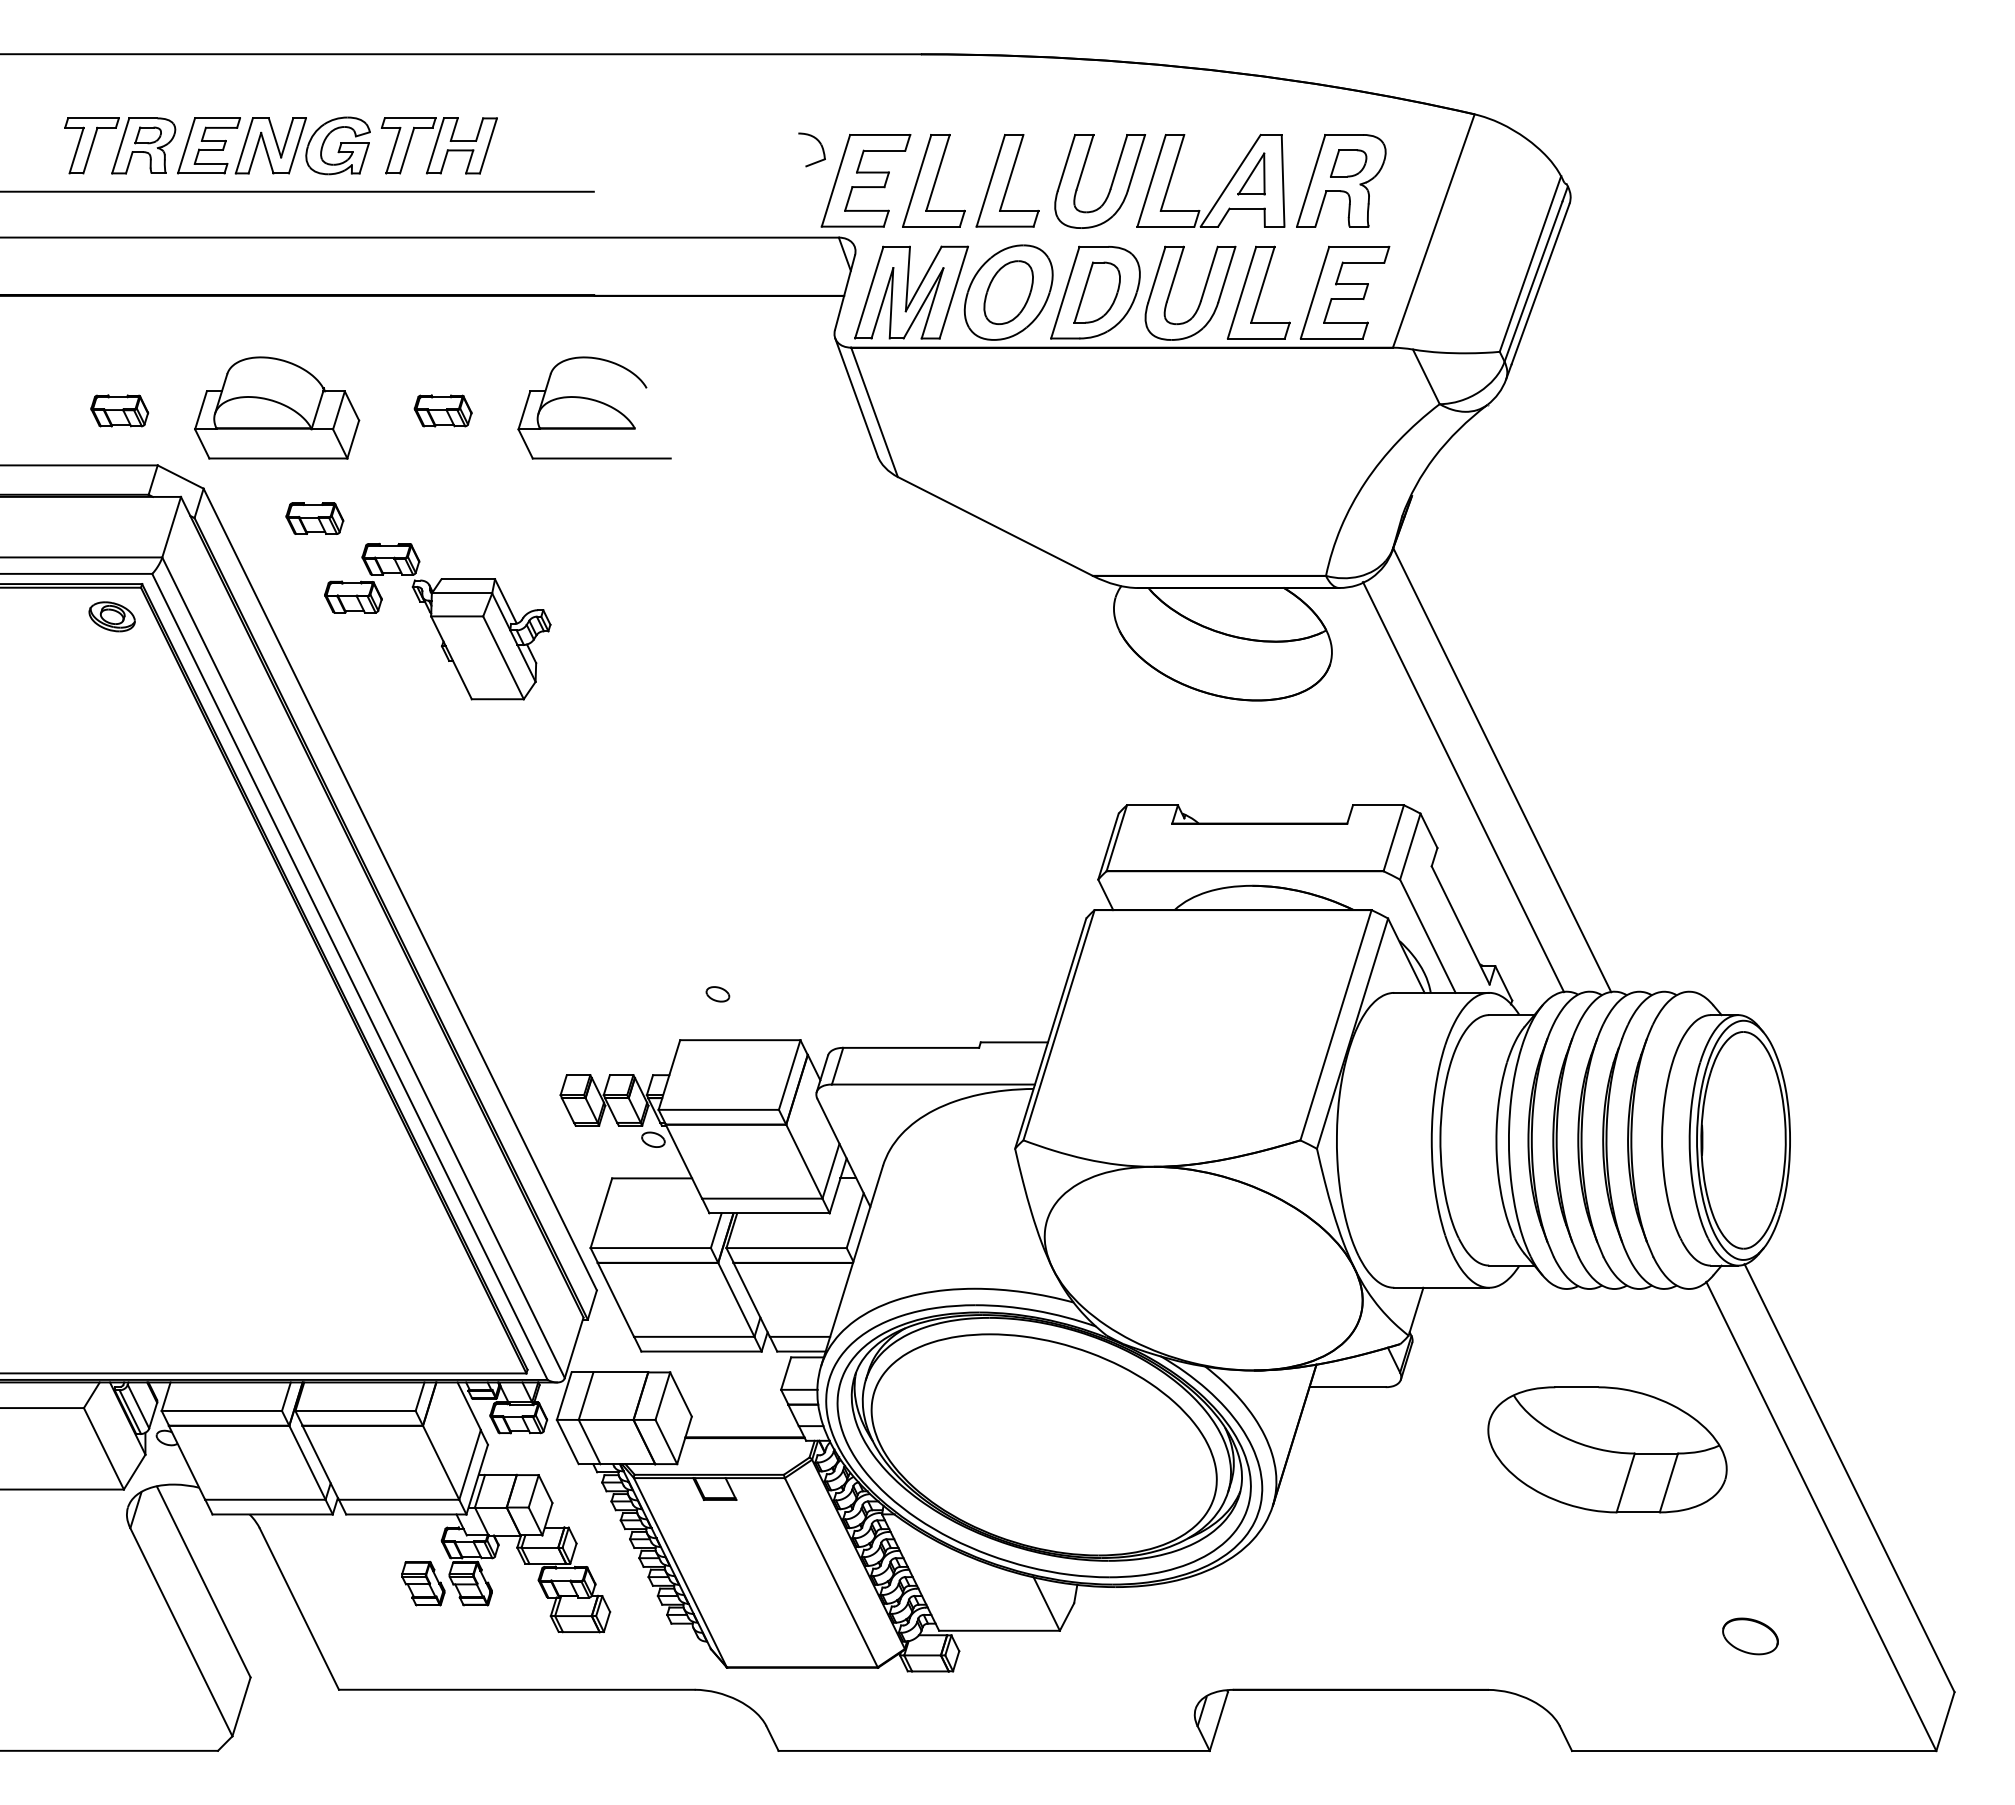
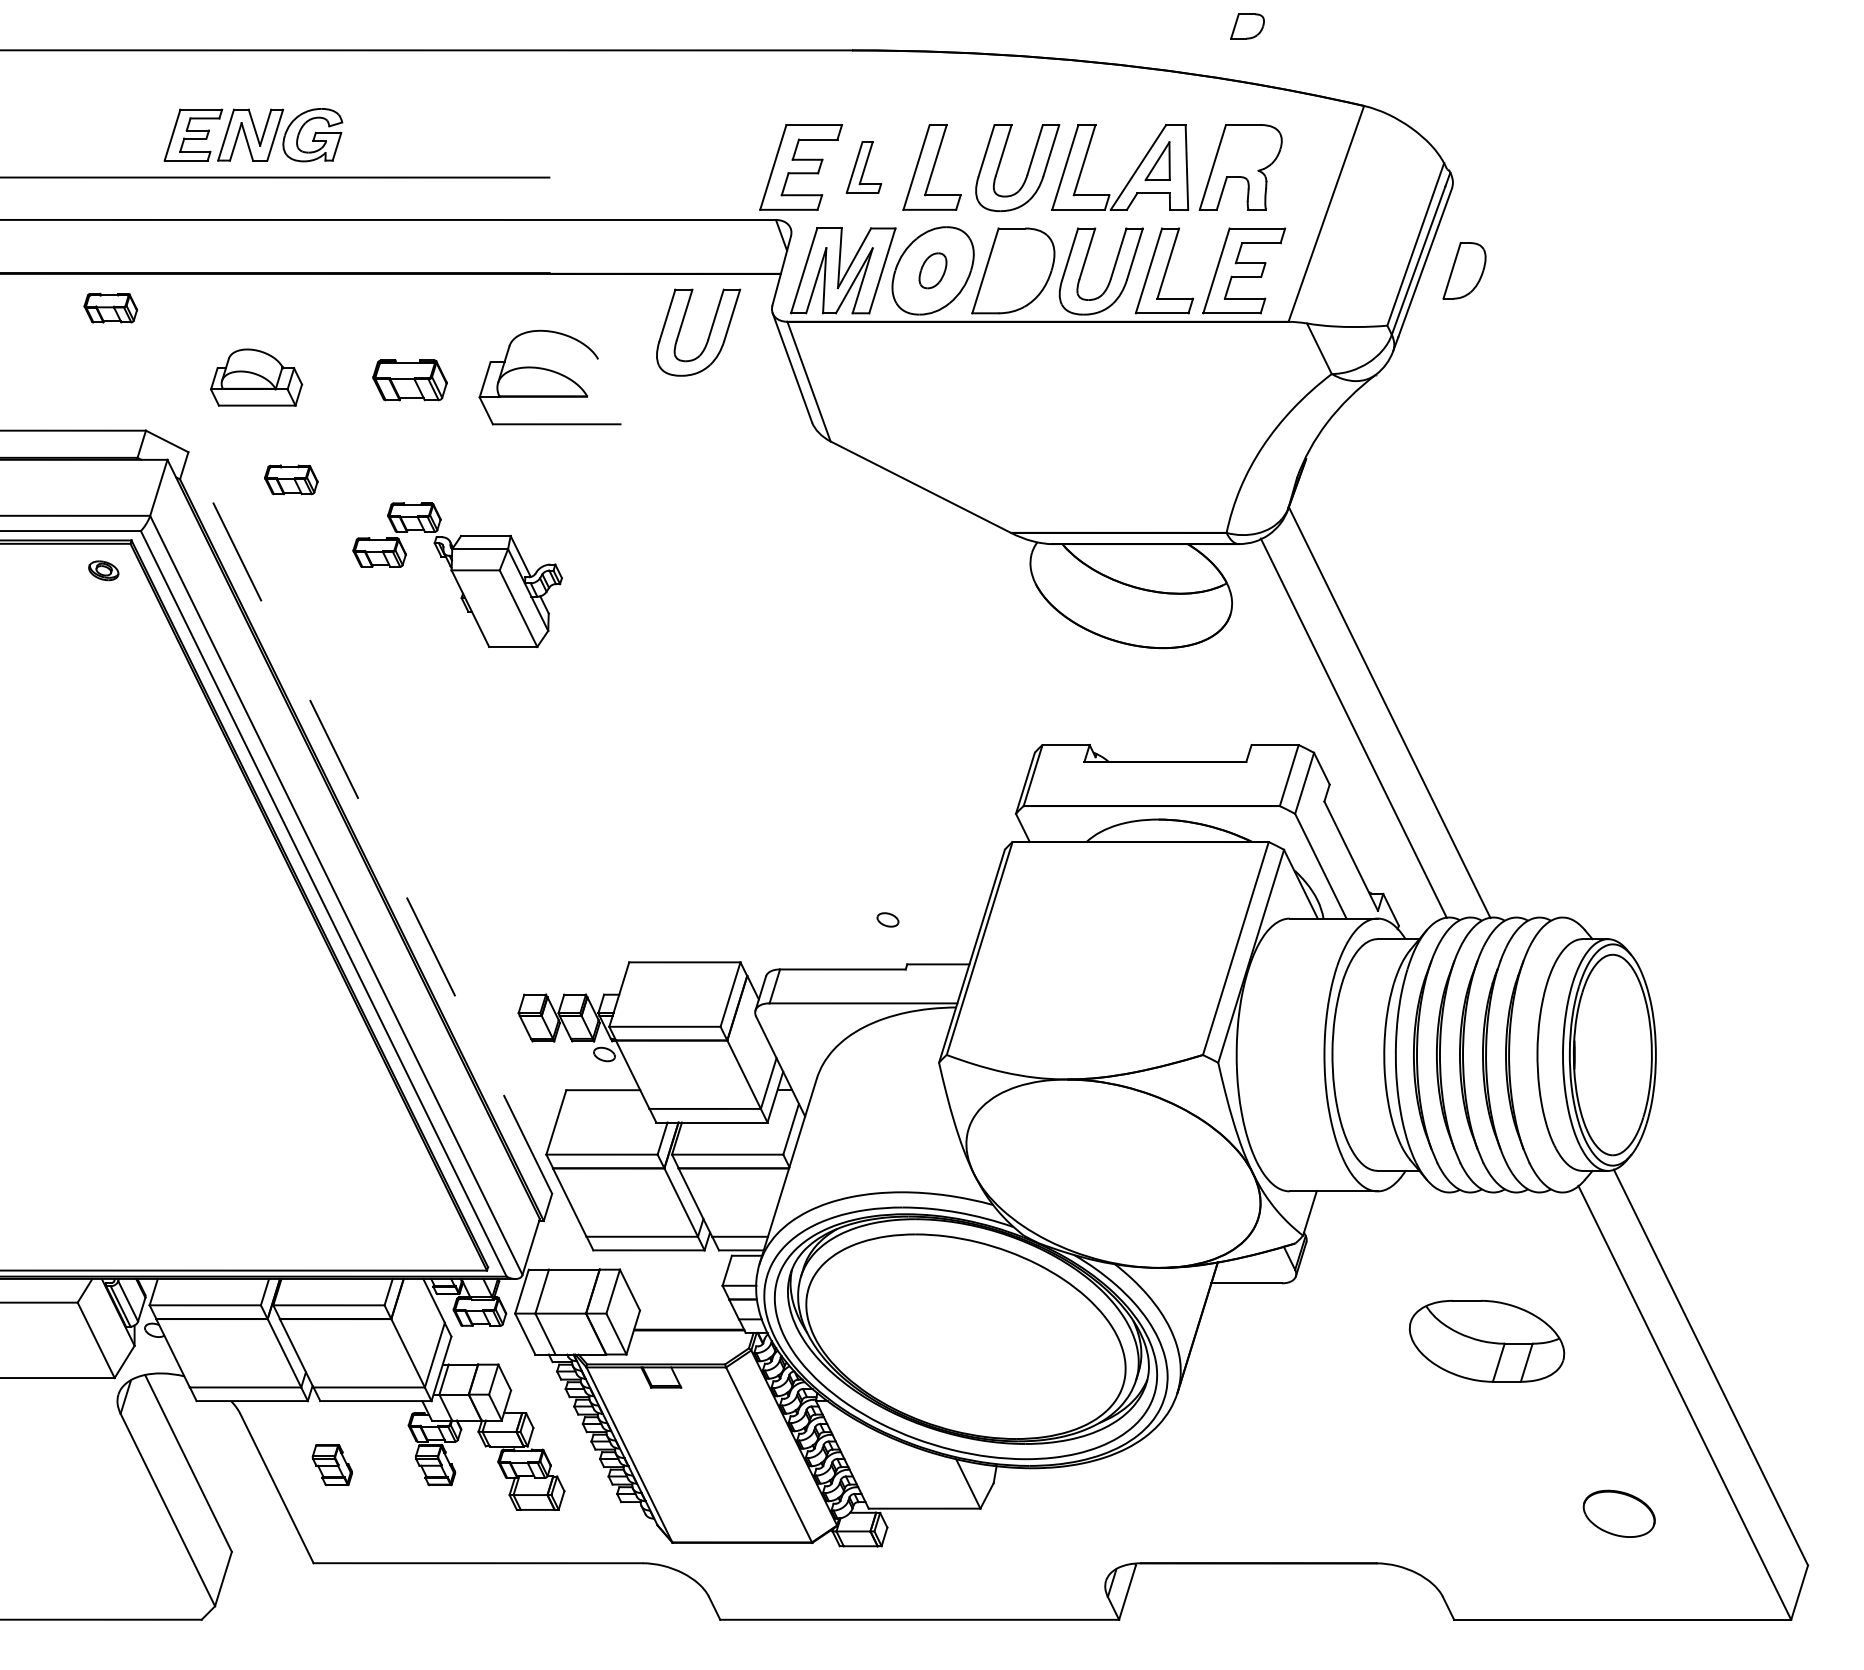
part: (120, 145) -> (111, 134), removed
part: (438, 145) -> (405, 134), removed
part: (820, 145) -> (759, 134), removed
part: (1348, 163) -> (1247, 26), moved
part: (933, 180) -> (863, 167), size x0.6
part: (1008, 292) -> (932, 270), size x0.6
part: (1096, 292) -> (1463, 270), moved
part: (765, 363) -> (708, 336), added
part: (277, 407) -> (256, 377), size x0.6
part: (119, 410) -> (110, 307), moved
part: (442, 410) -> (409, 379), size x1.4
part: (111, 616) -> (103, 570), size x0.7
part: (437, 621) -> (457, 575), moved
line: (400, 889) -> (370, 822), solid -> dashed
part: (717, 994) -> (887, 920), moved
part: (1607, 1449) -> (1487, 1340), size x0.7
part: (423, 1583) -> (332, 1464), moved
part: (1750, 1636) -> (1619, 1513), size x1.4

